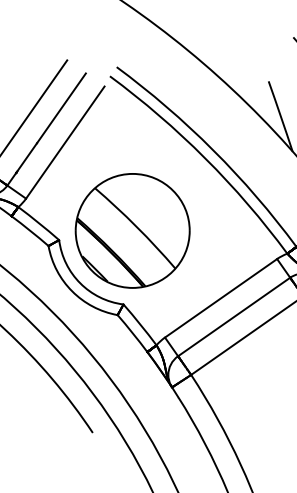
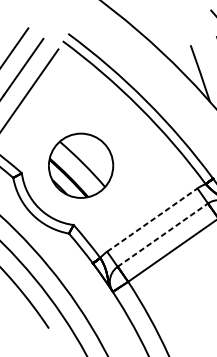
part: (132, 230) -> (80, 165), size x0.7
line: (221, 298) -> (152, 220), solid -> dashed
line: (234, 316) -> (163, 234), solid -> dashed

